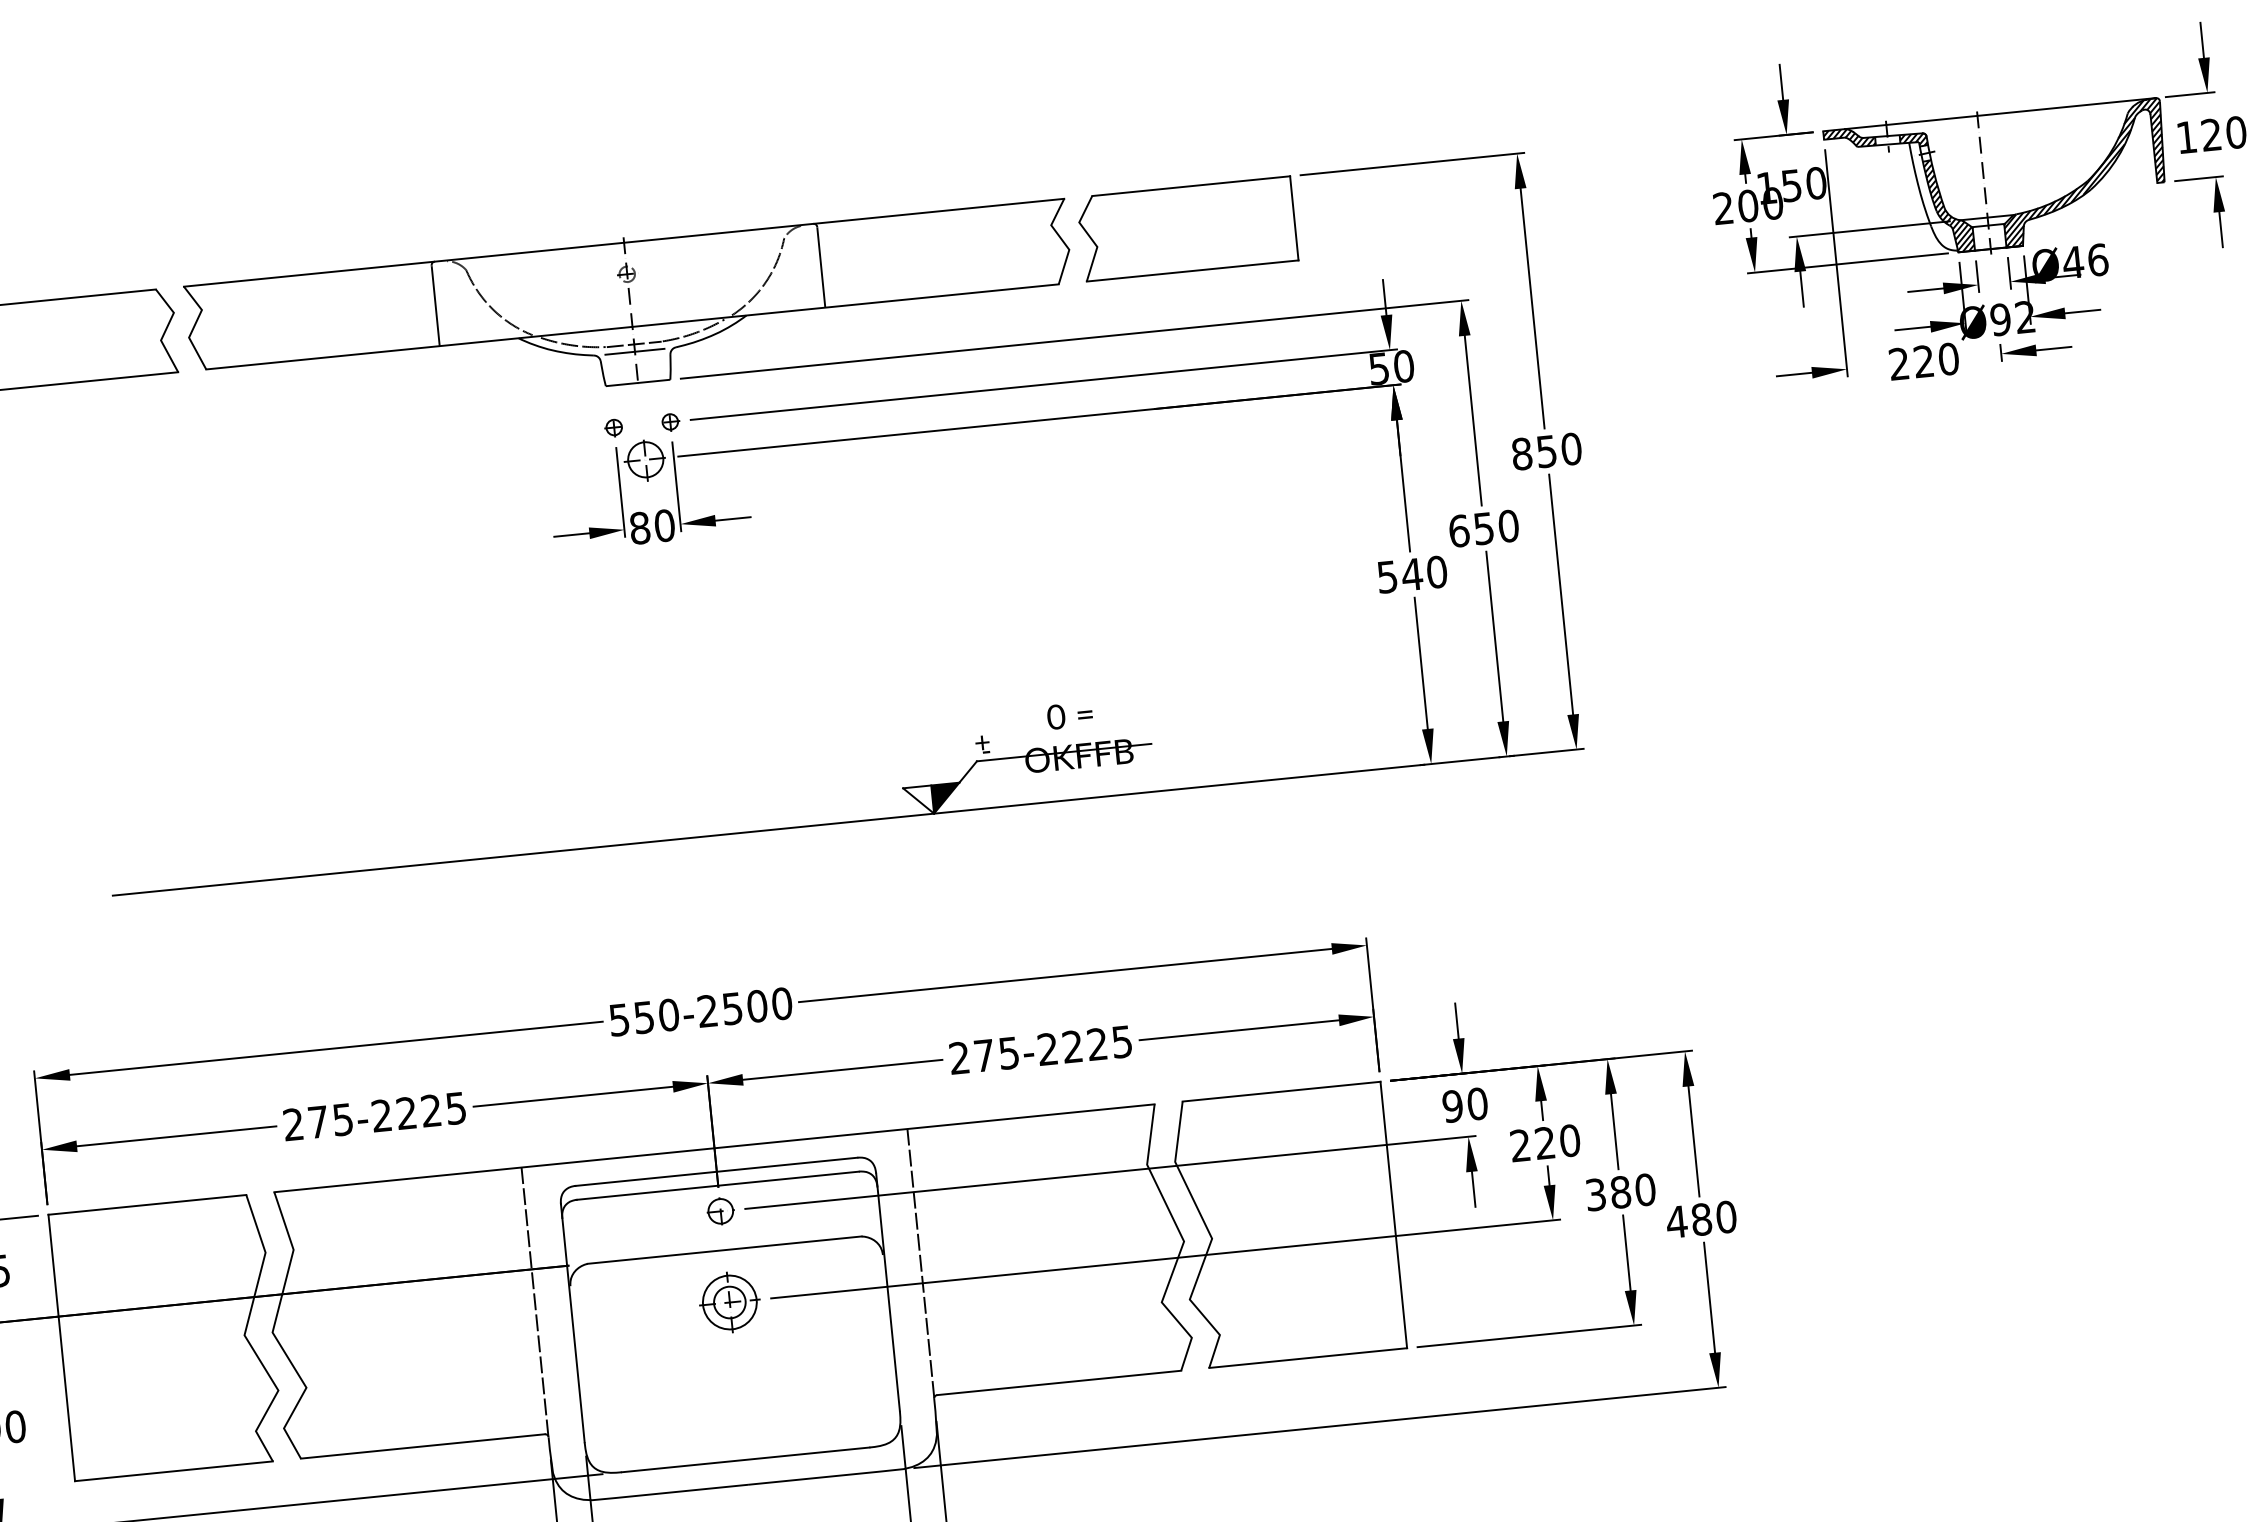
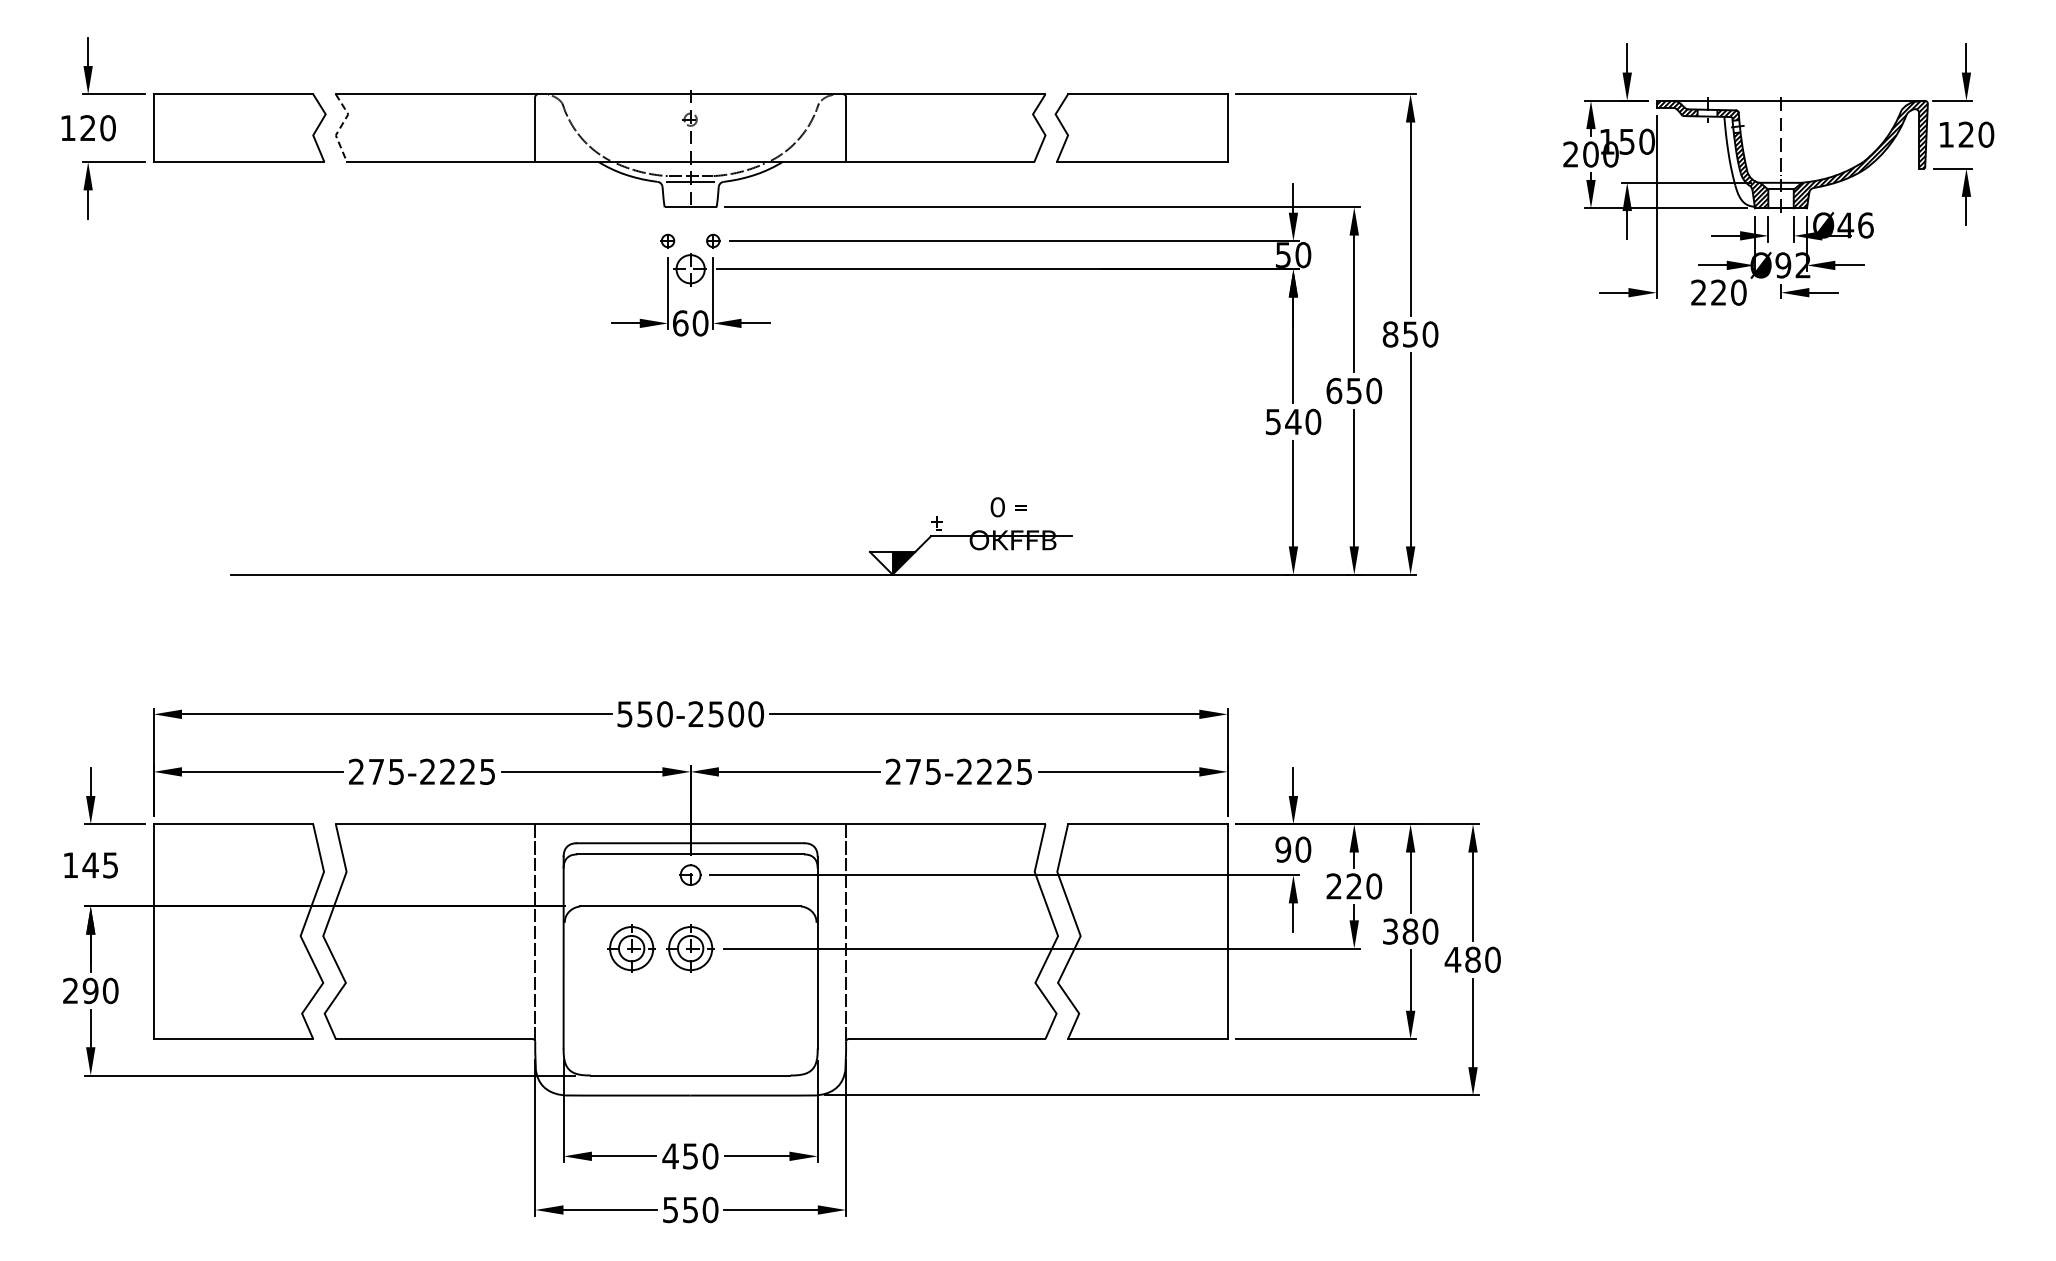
line: (193, 326) -> (340, 126), solid -> dashed
text: (639, 528) -> (680, 323), 80 -> 60
part: (656, 1309) -> (631, 948), added

